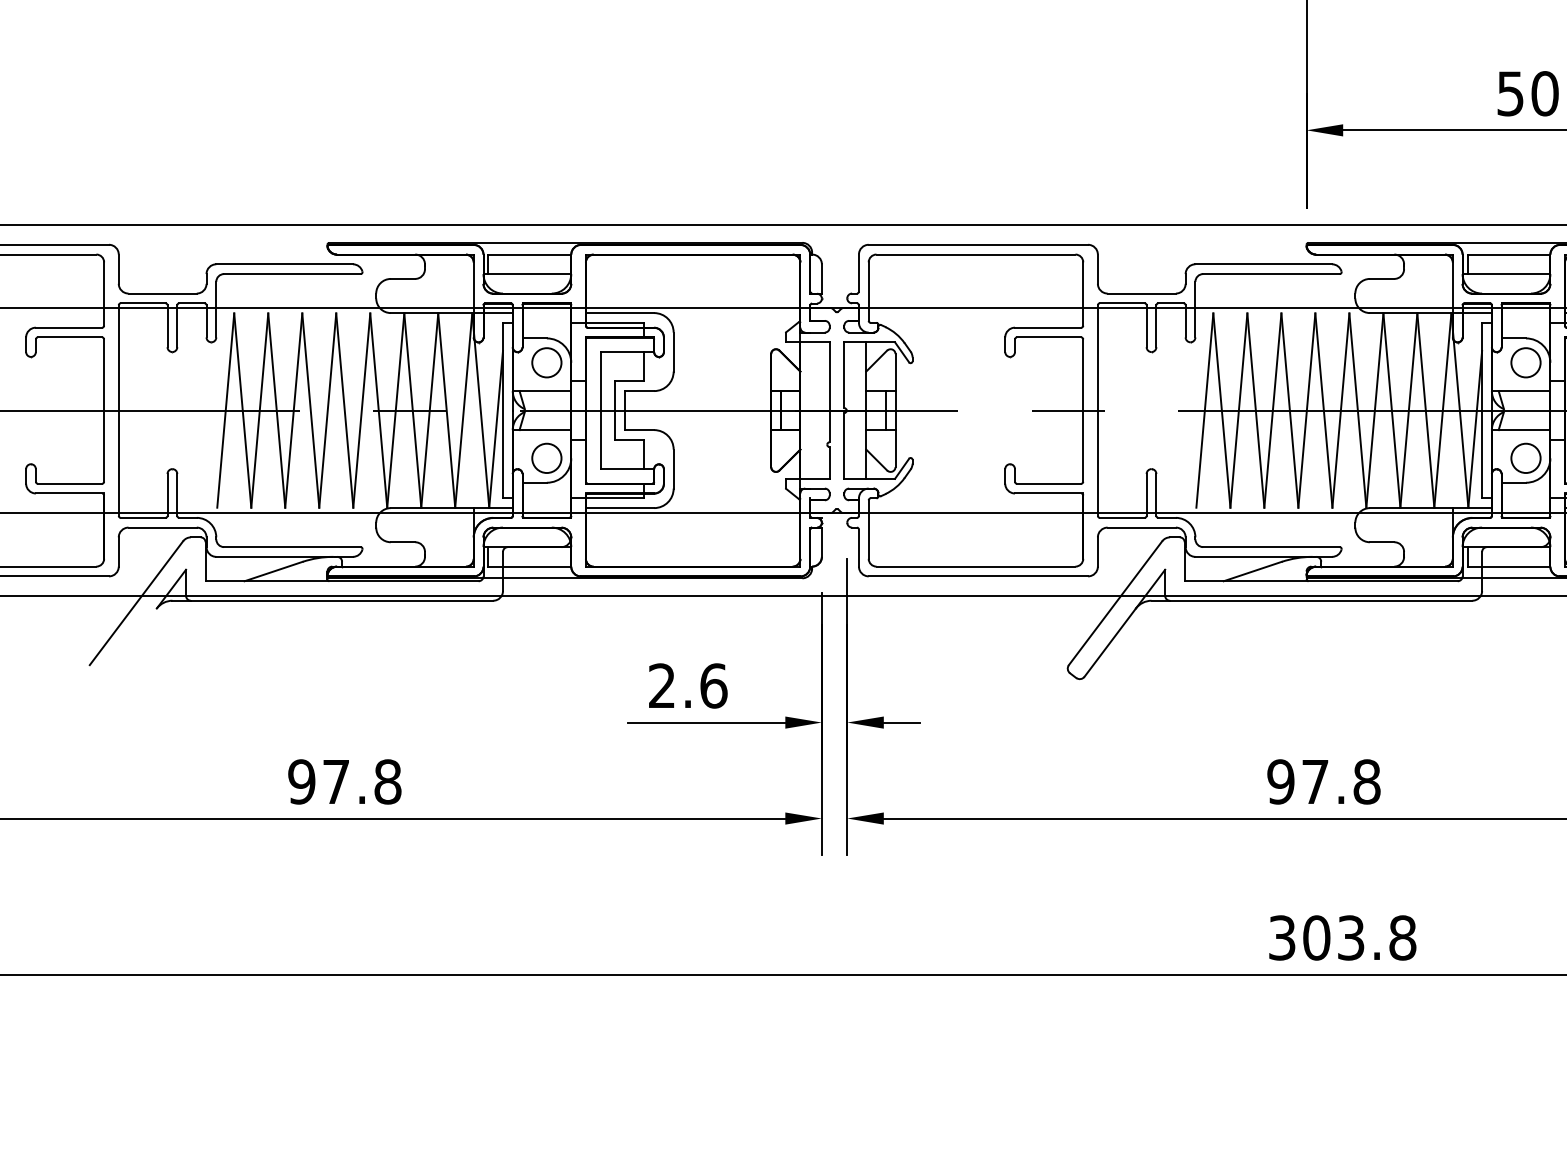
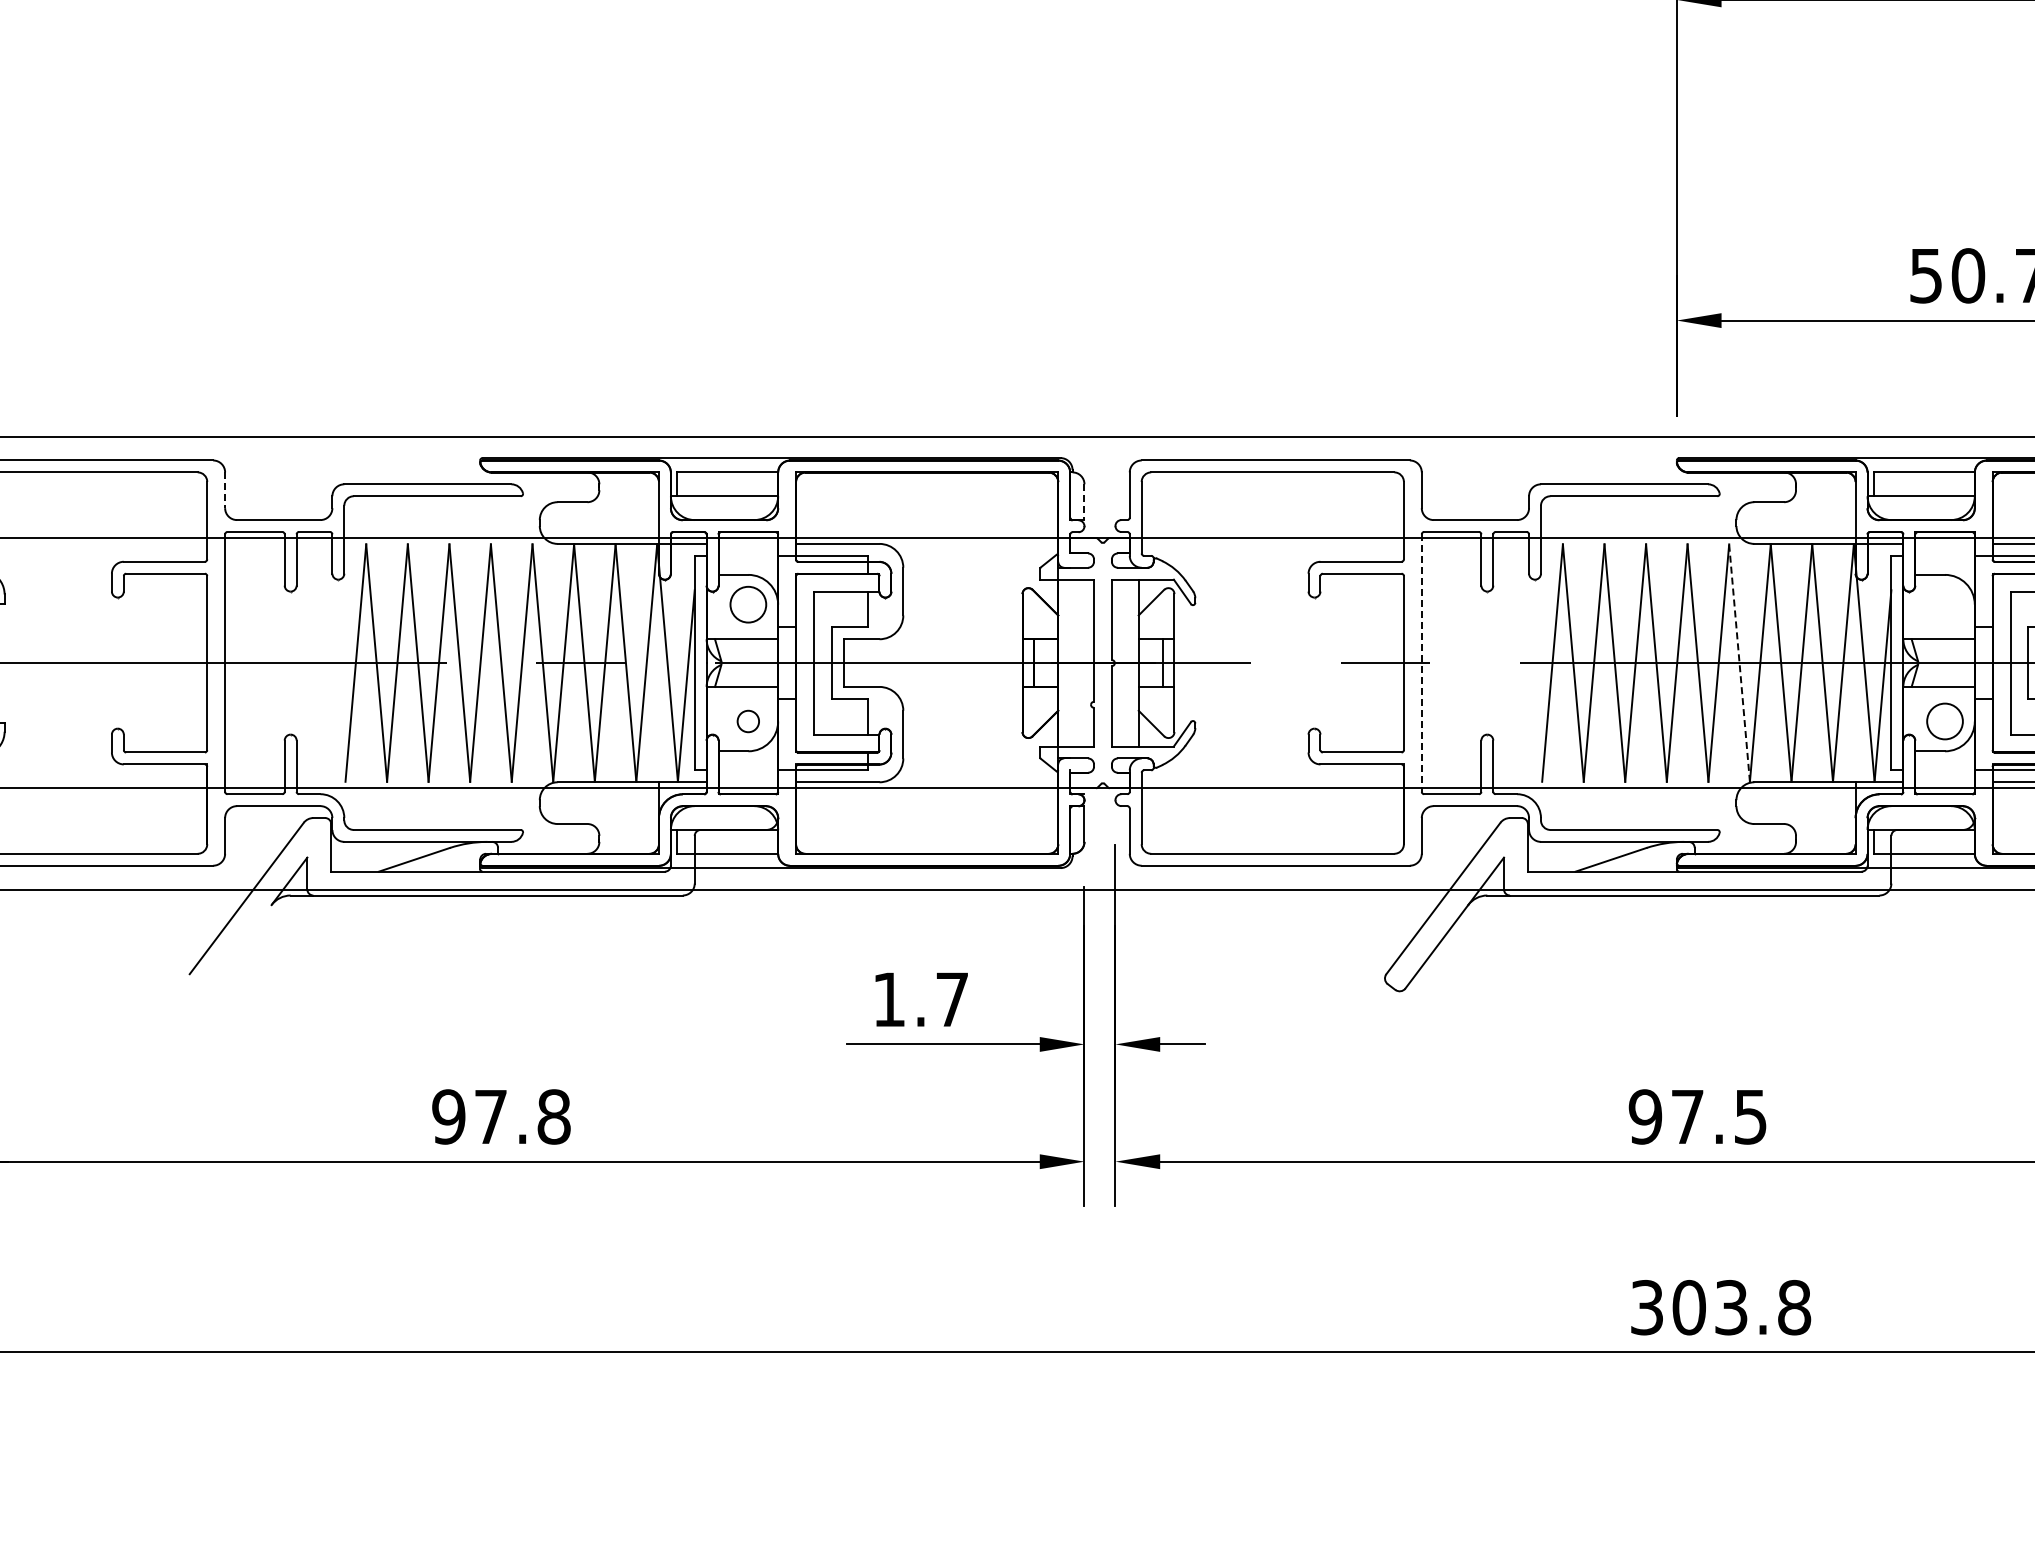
line: (119, 269) -> (225, 490), solid -> dashed
line: (821, 279) -> (1084, 502), solid -> dashed
circle: (1525, 362) -> (1944, 604), removed
line: (1097, 410) -> (1421, 663), solid -> dashed
line: (1357, 410) -> (1739, 662), solid -> dashed
circle: (546, 458) -> (748, 721), size x0.6
text: (688, 685) -> (921, 999), 2.6 -> 1.7
text: (1366, 781) -> (1750, 1116), 97.8 -> 97.5

